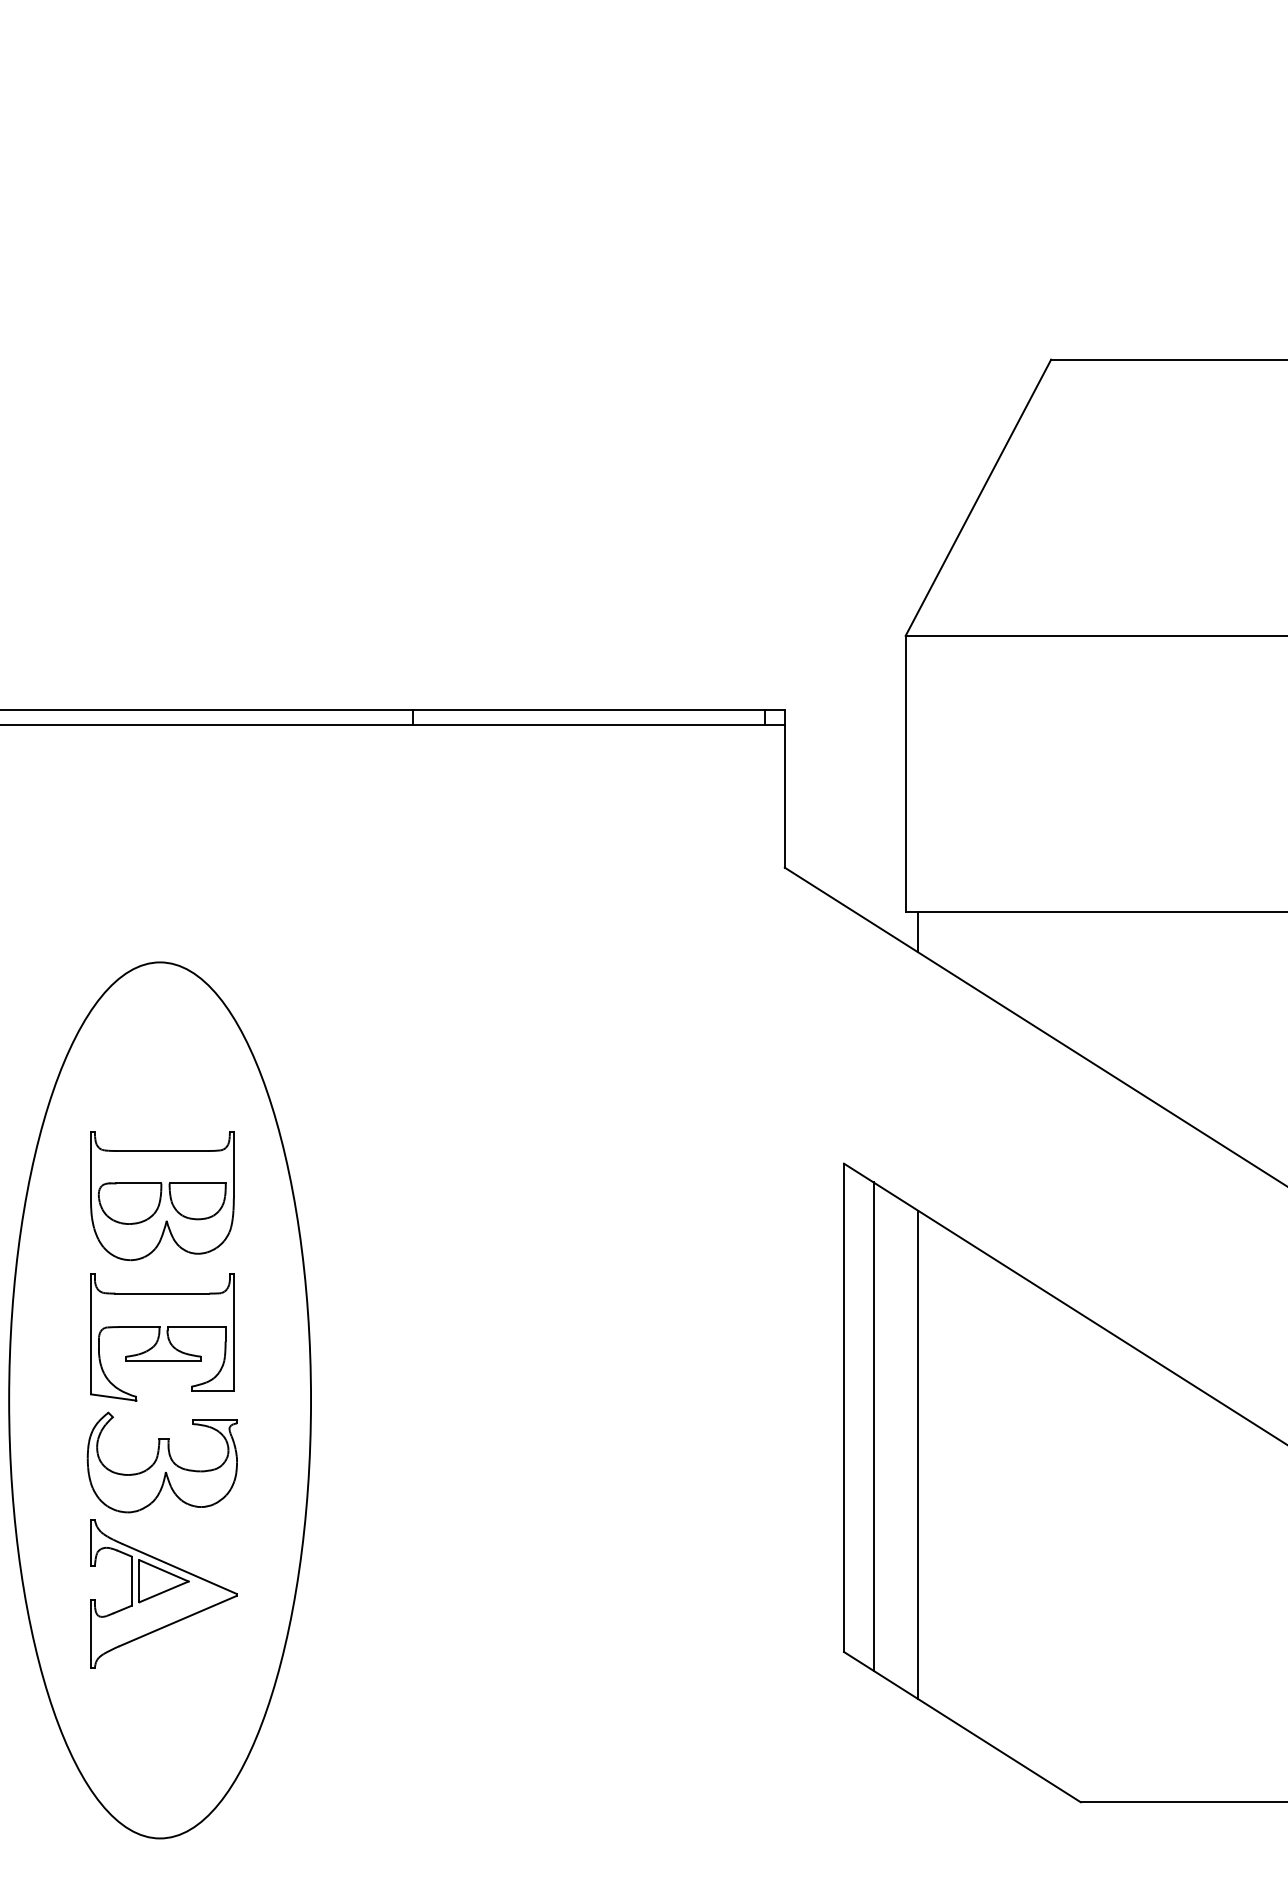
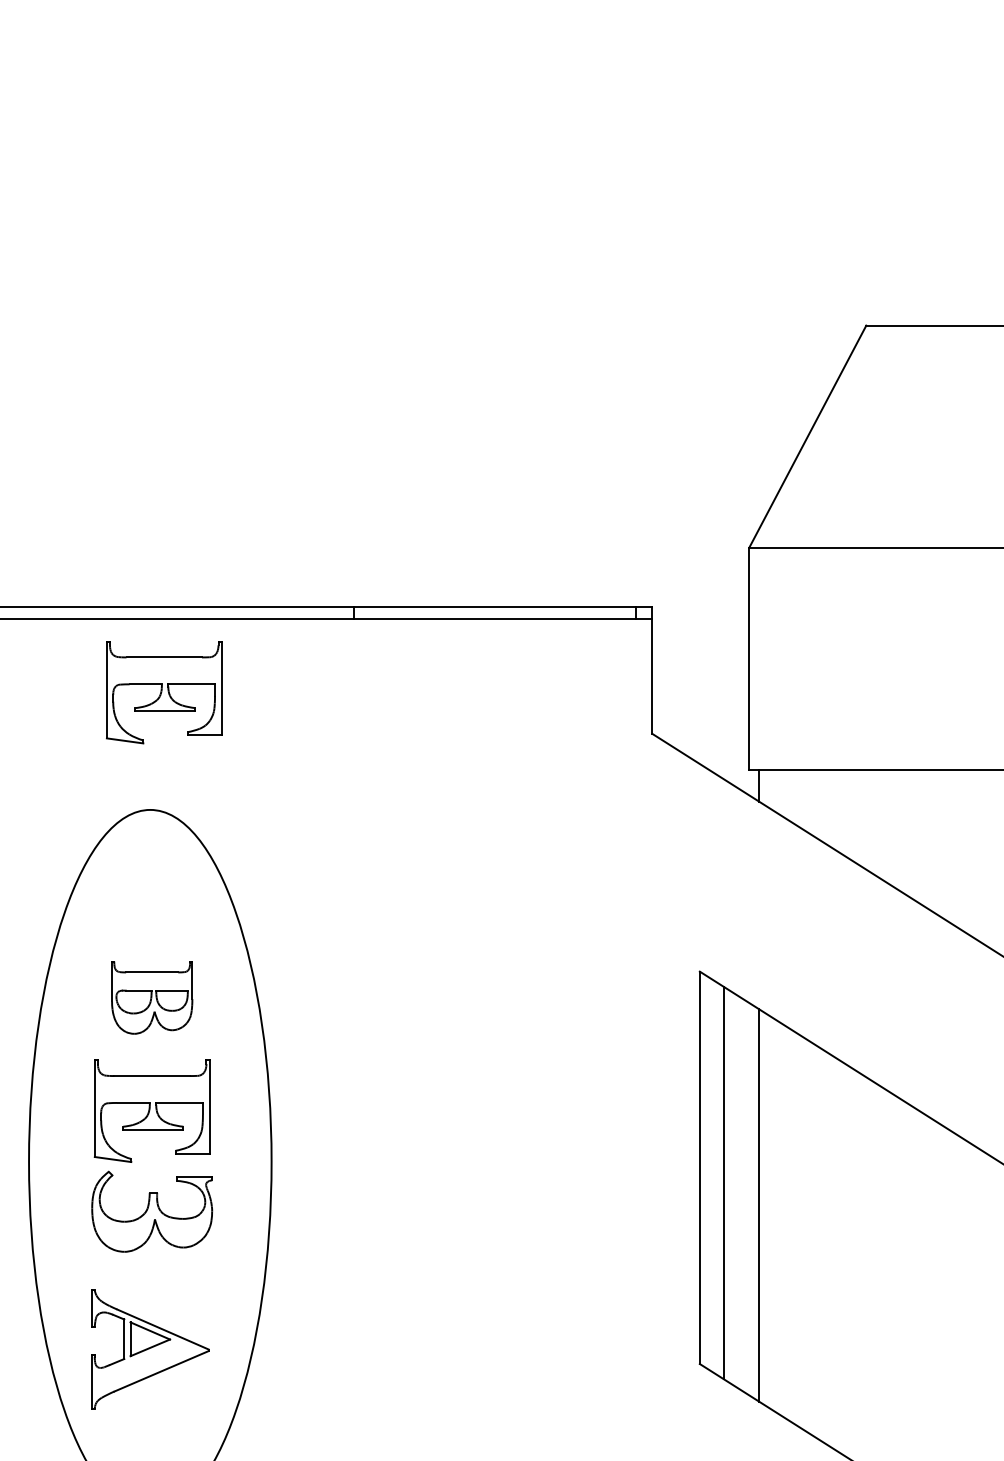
part: (177, 816) -> (164, 692), added
part: (162, 1196) -> (152, 998), size x0.7
part: (163, 1593) -> (149, 1349), moved

